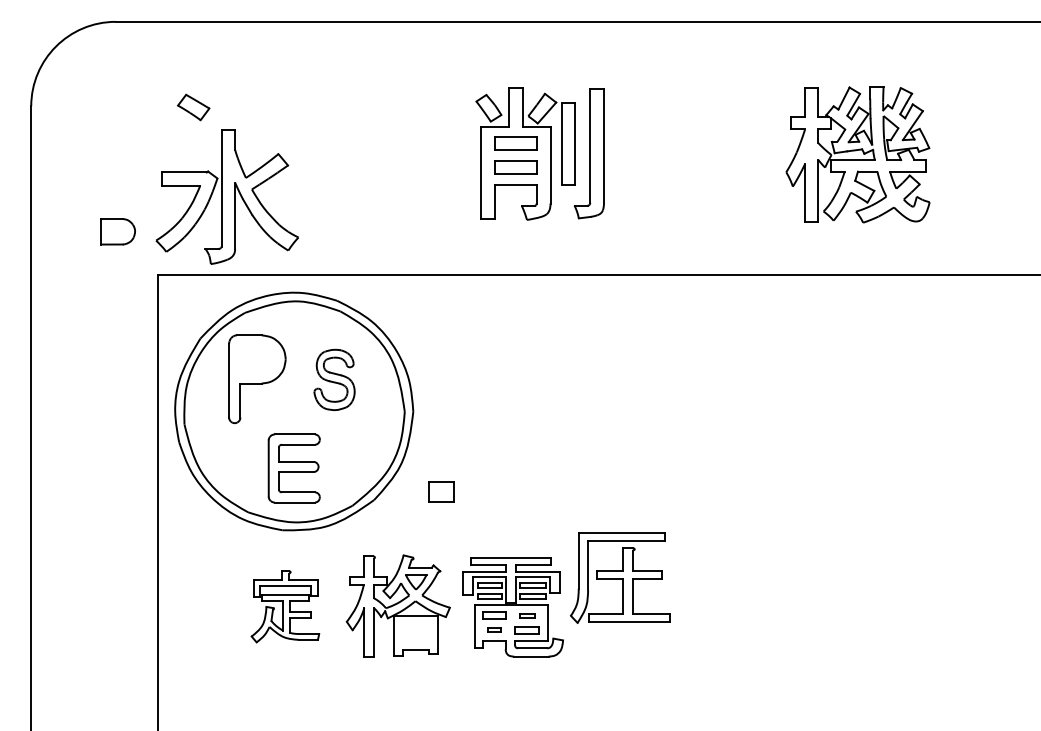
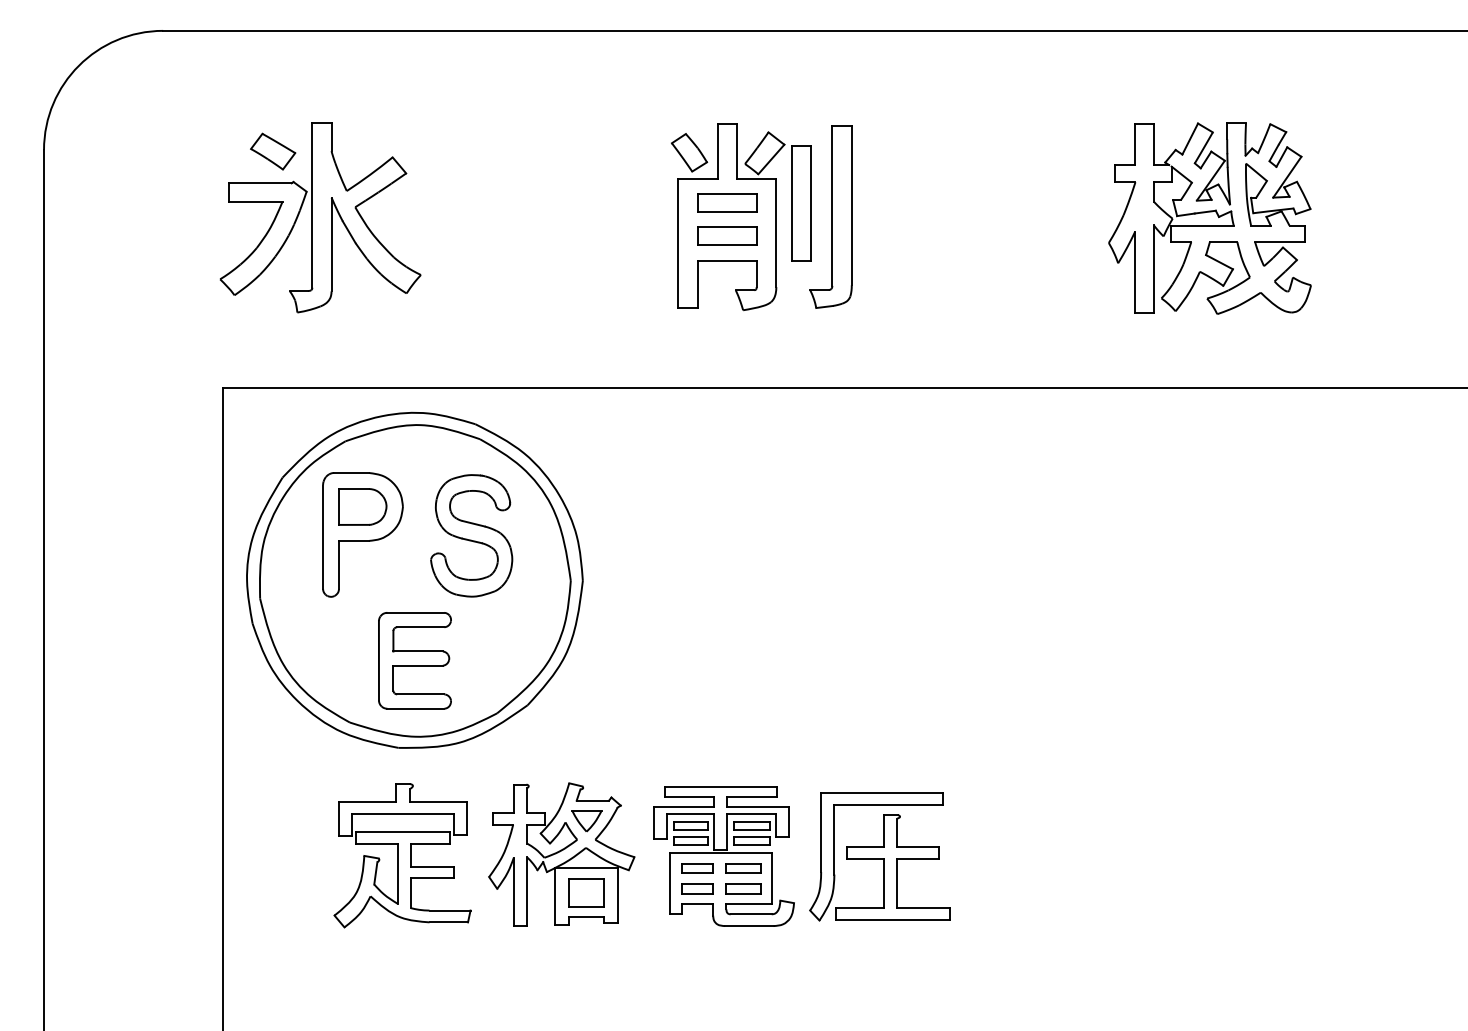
part: (227, 196) -> (320, 217), moved
part: (118, 231) -> (362, 506), moved
part: (334, 379) -> (471, 535), size x1.43
part: (441, 491) -> (586, 892), moved
part: (620, 577) -> (879, 856), moved
part: (285, 606) -> (402, 855), size x1.43
part: (527, 615) -> (743, 868), size x1.67
part: (494, 629) -> (697, 888), size x1.67

